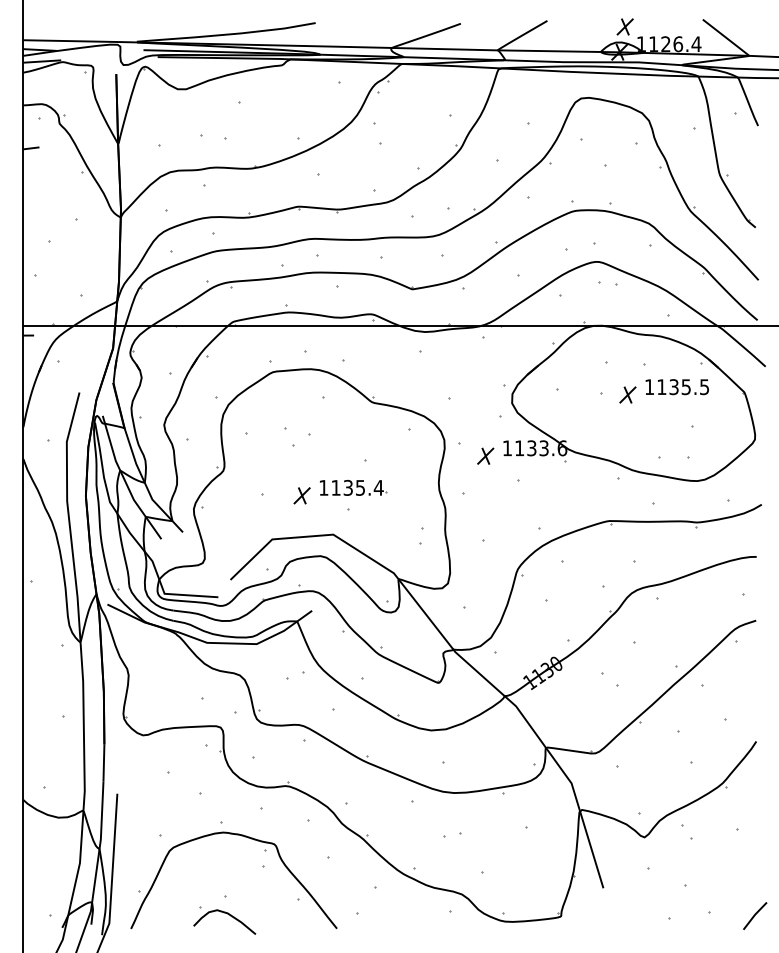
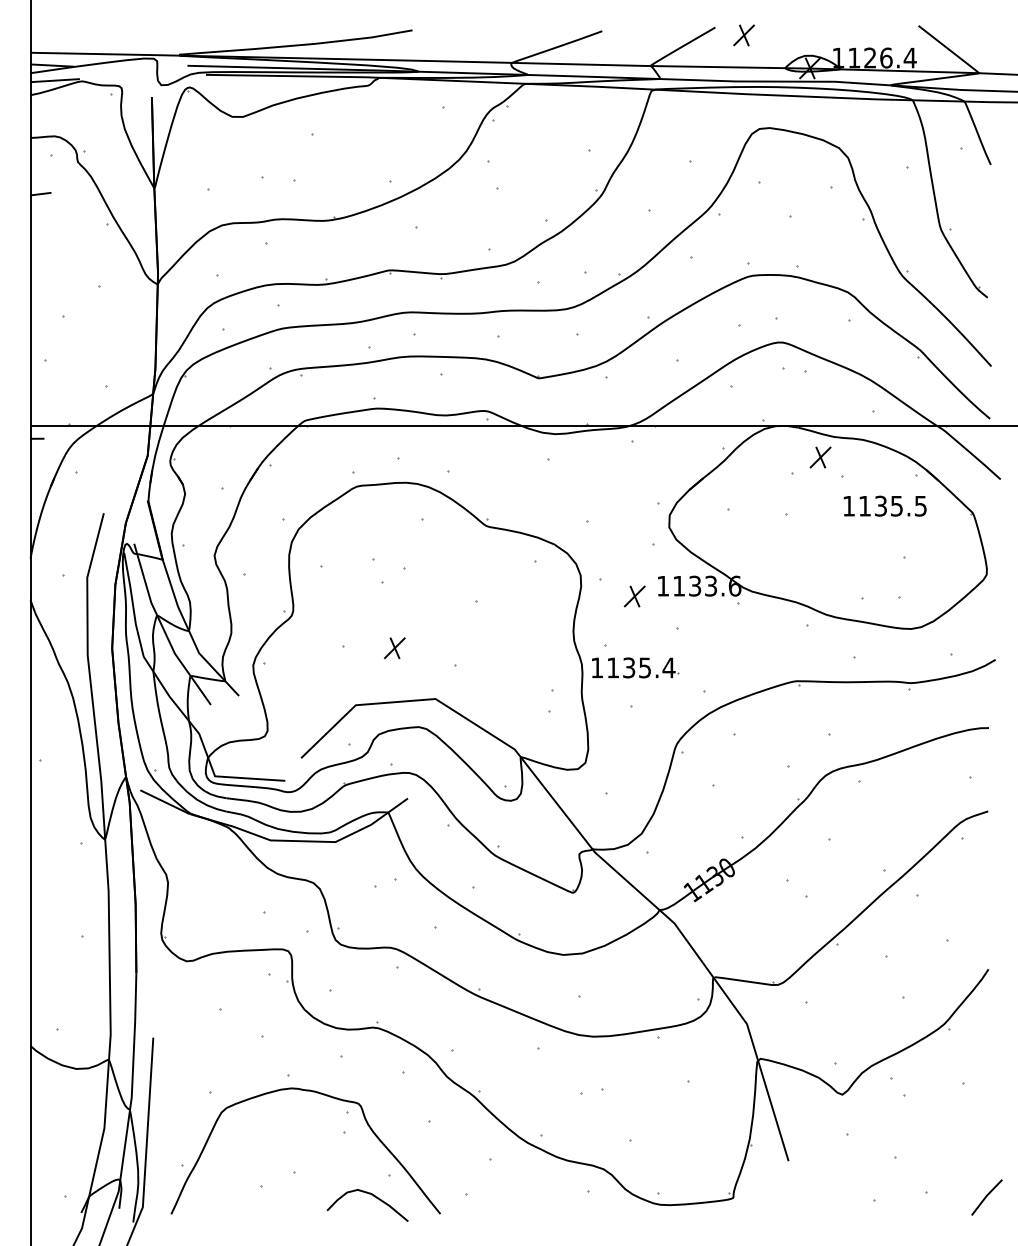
part: (624, 27) -> (743, 35), moved
part: (627, 395) -> (820, 457), moved
part: (353, 487) -> (635, 667), moved
curve: (229, 916) -> (374, 1197), moved

